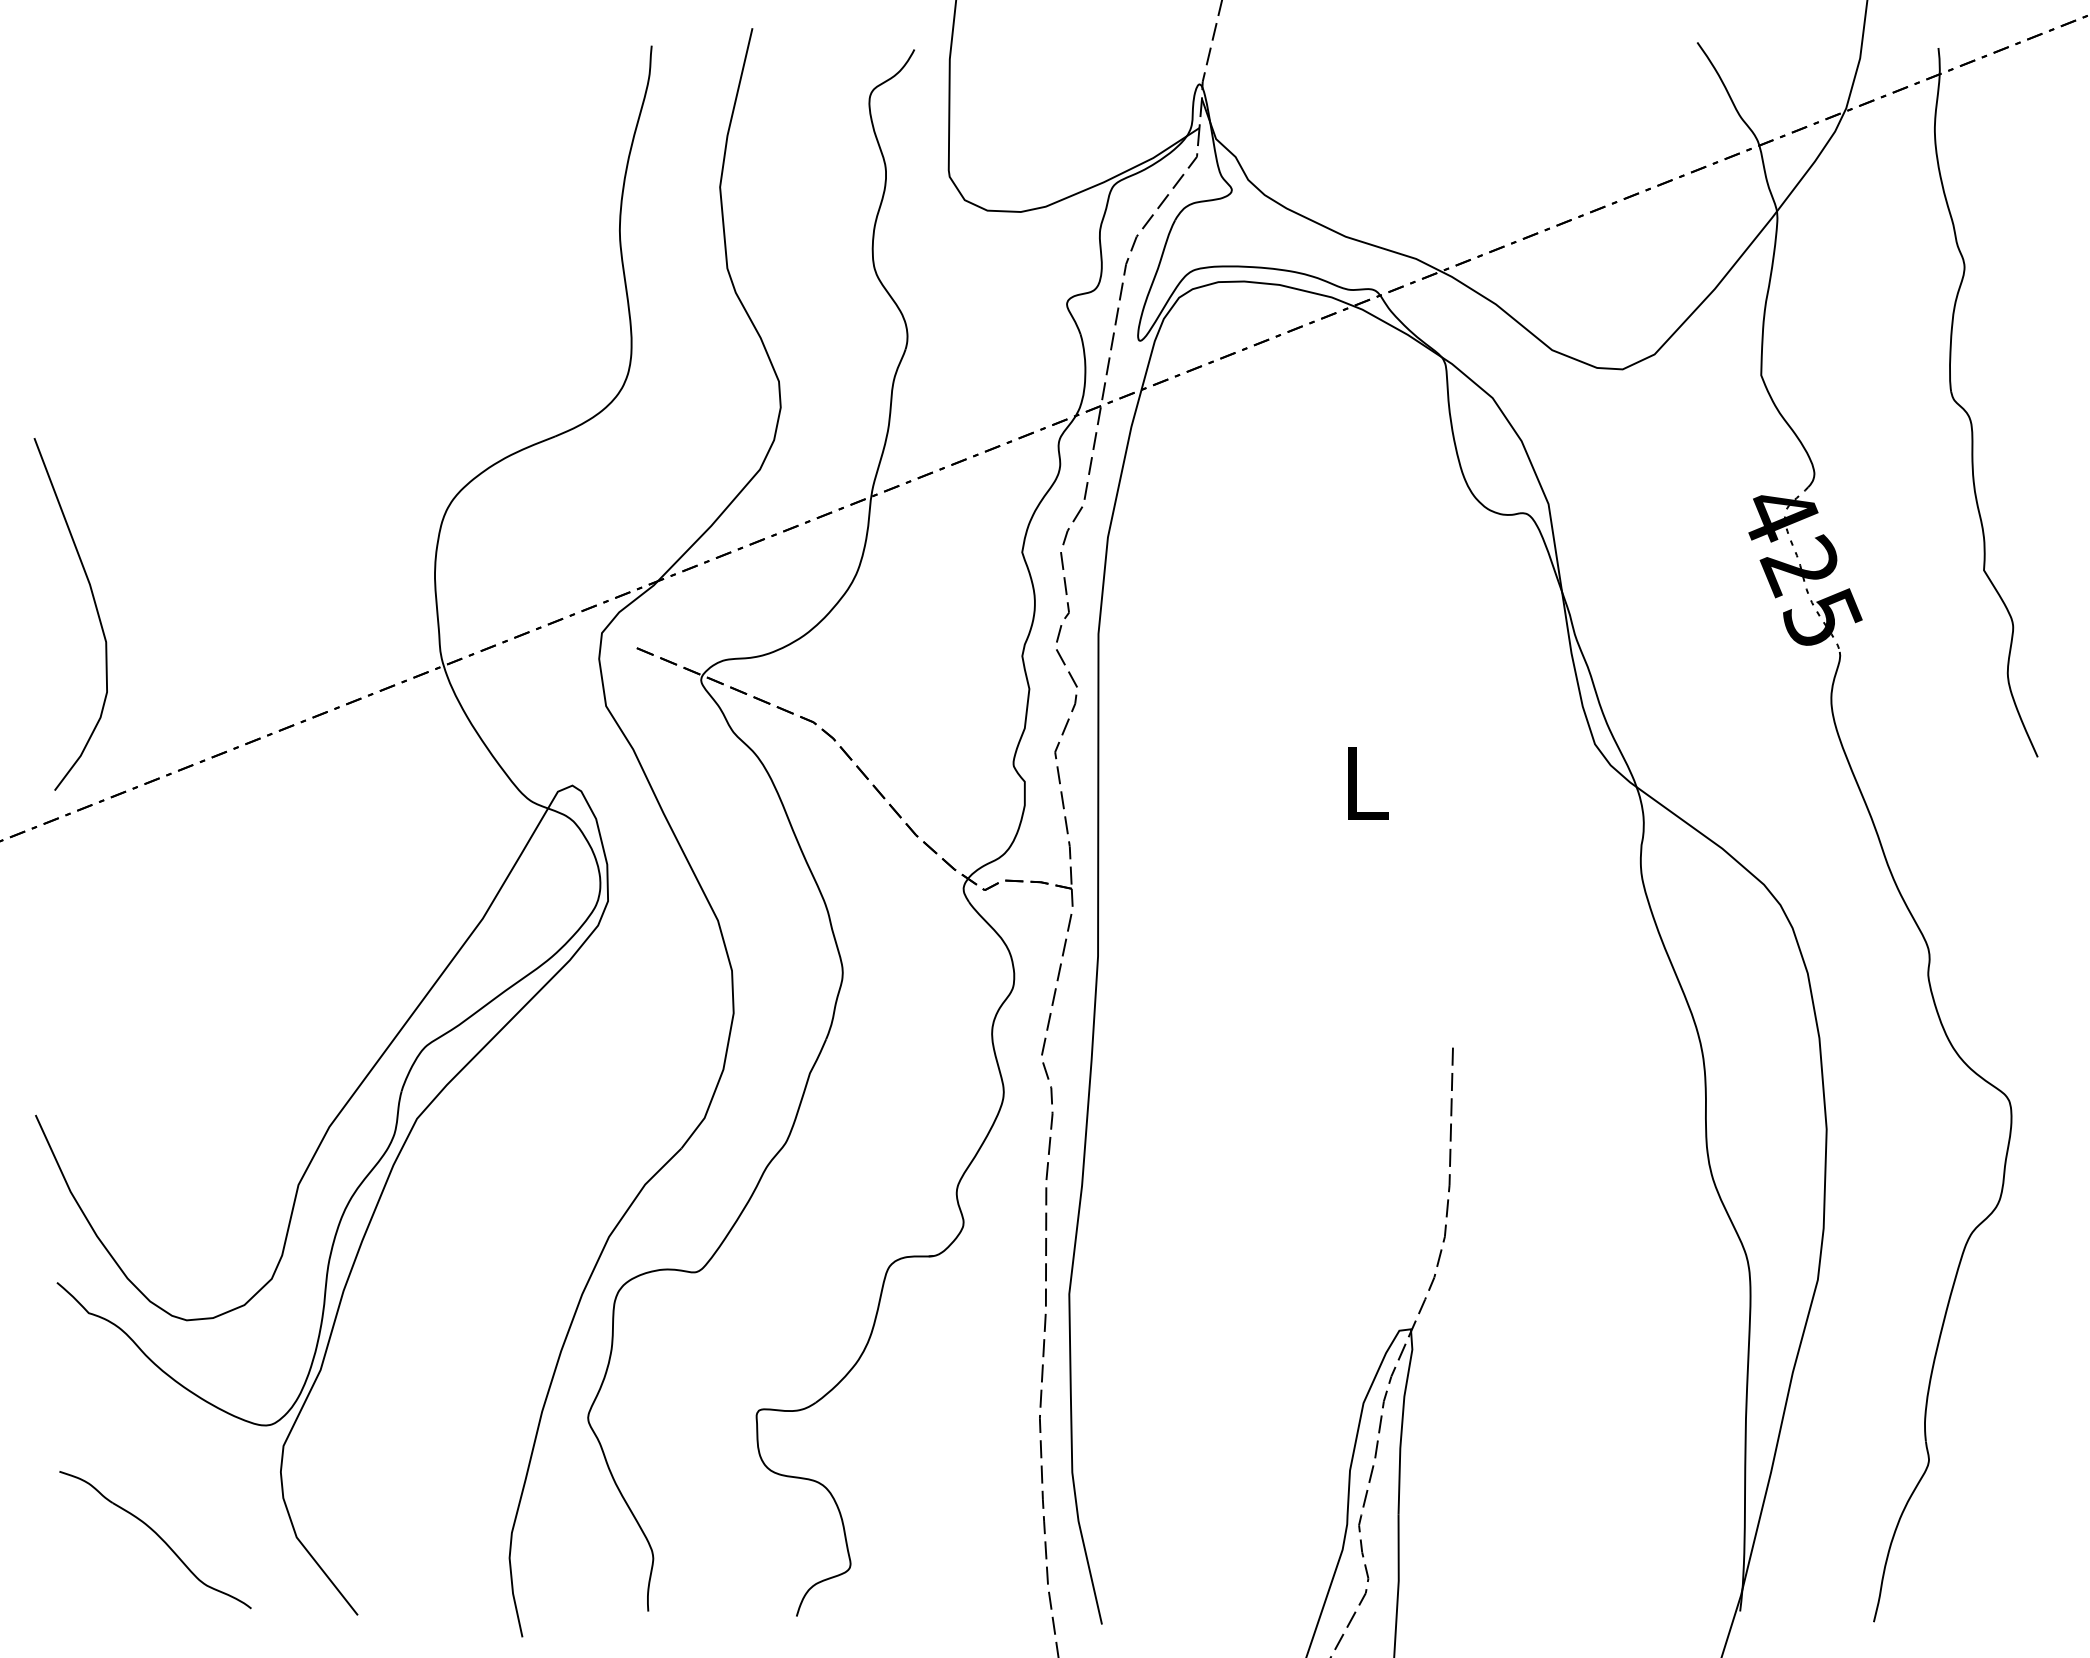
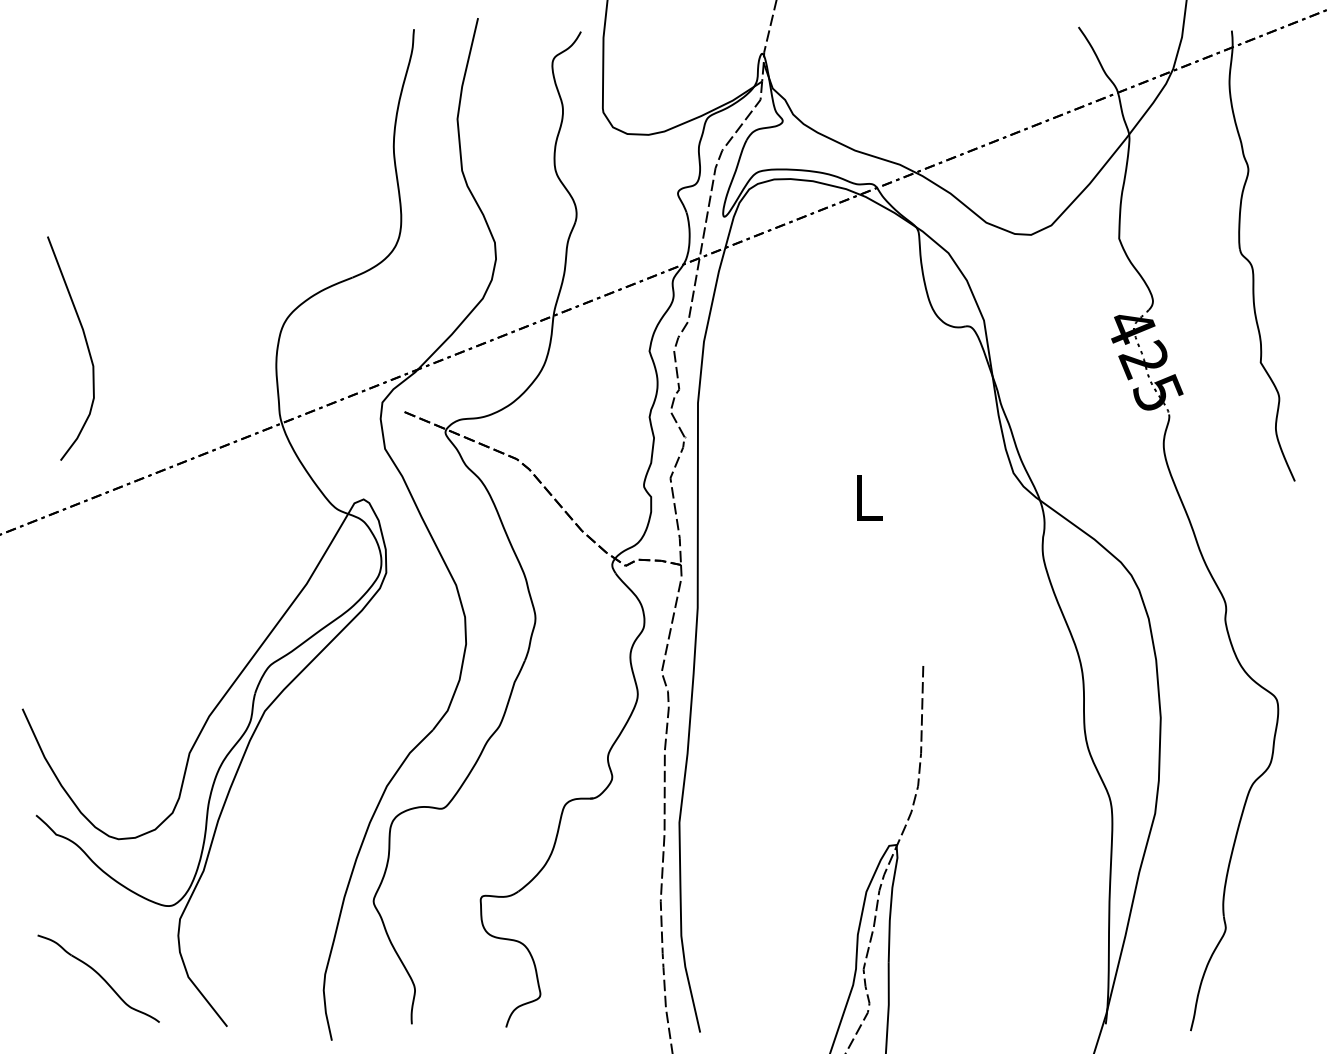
curve: (95, 611) -> (86, 346), moved

